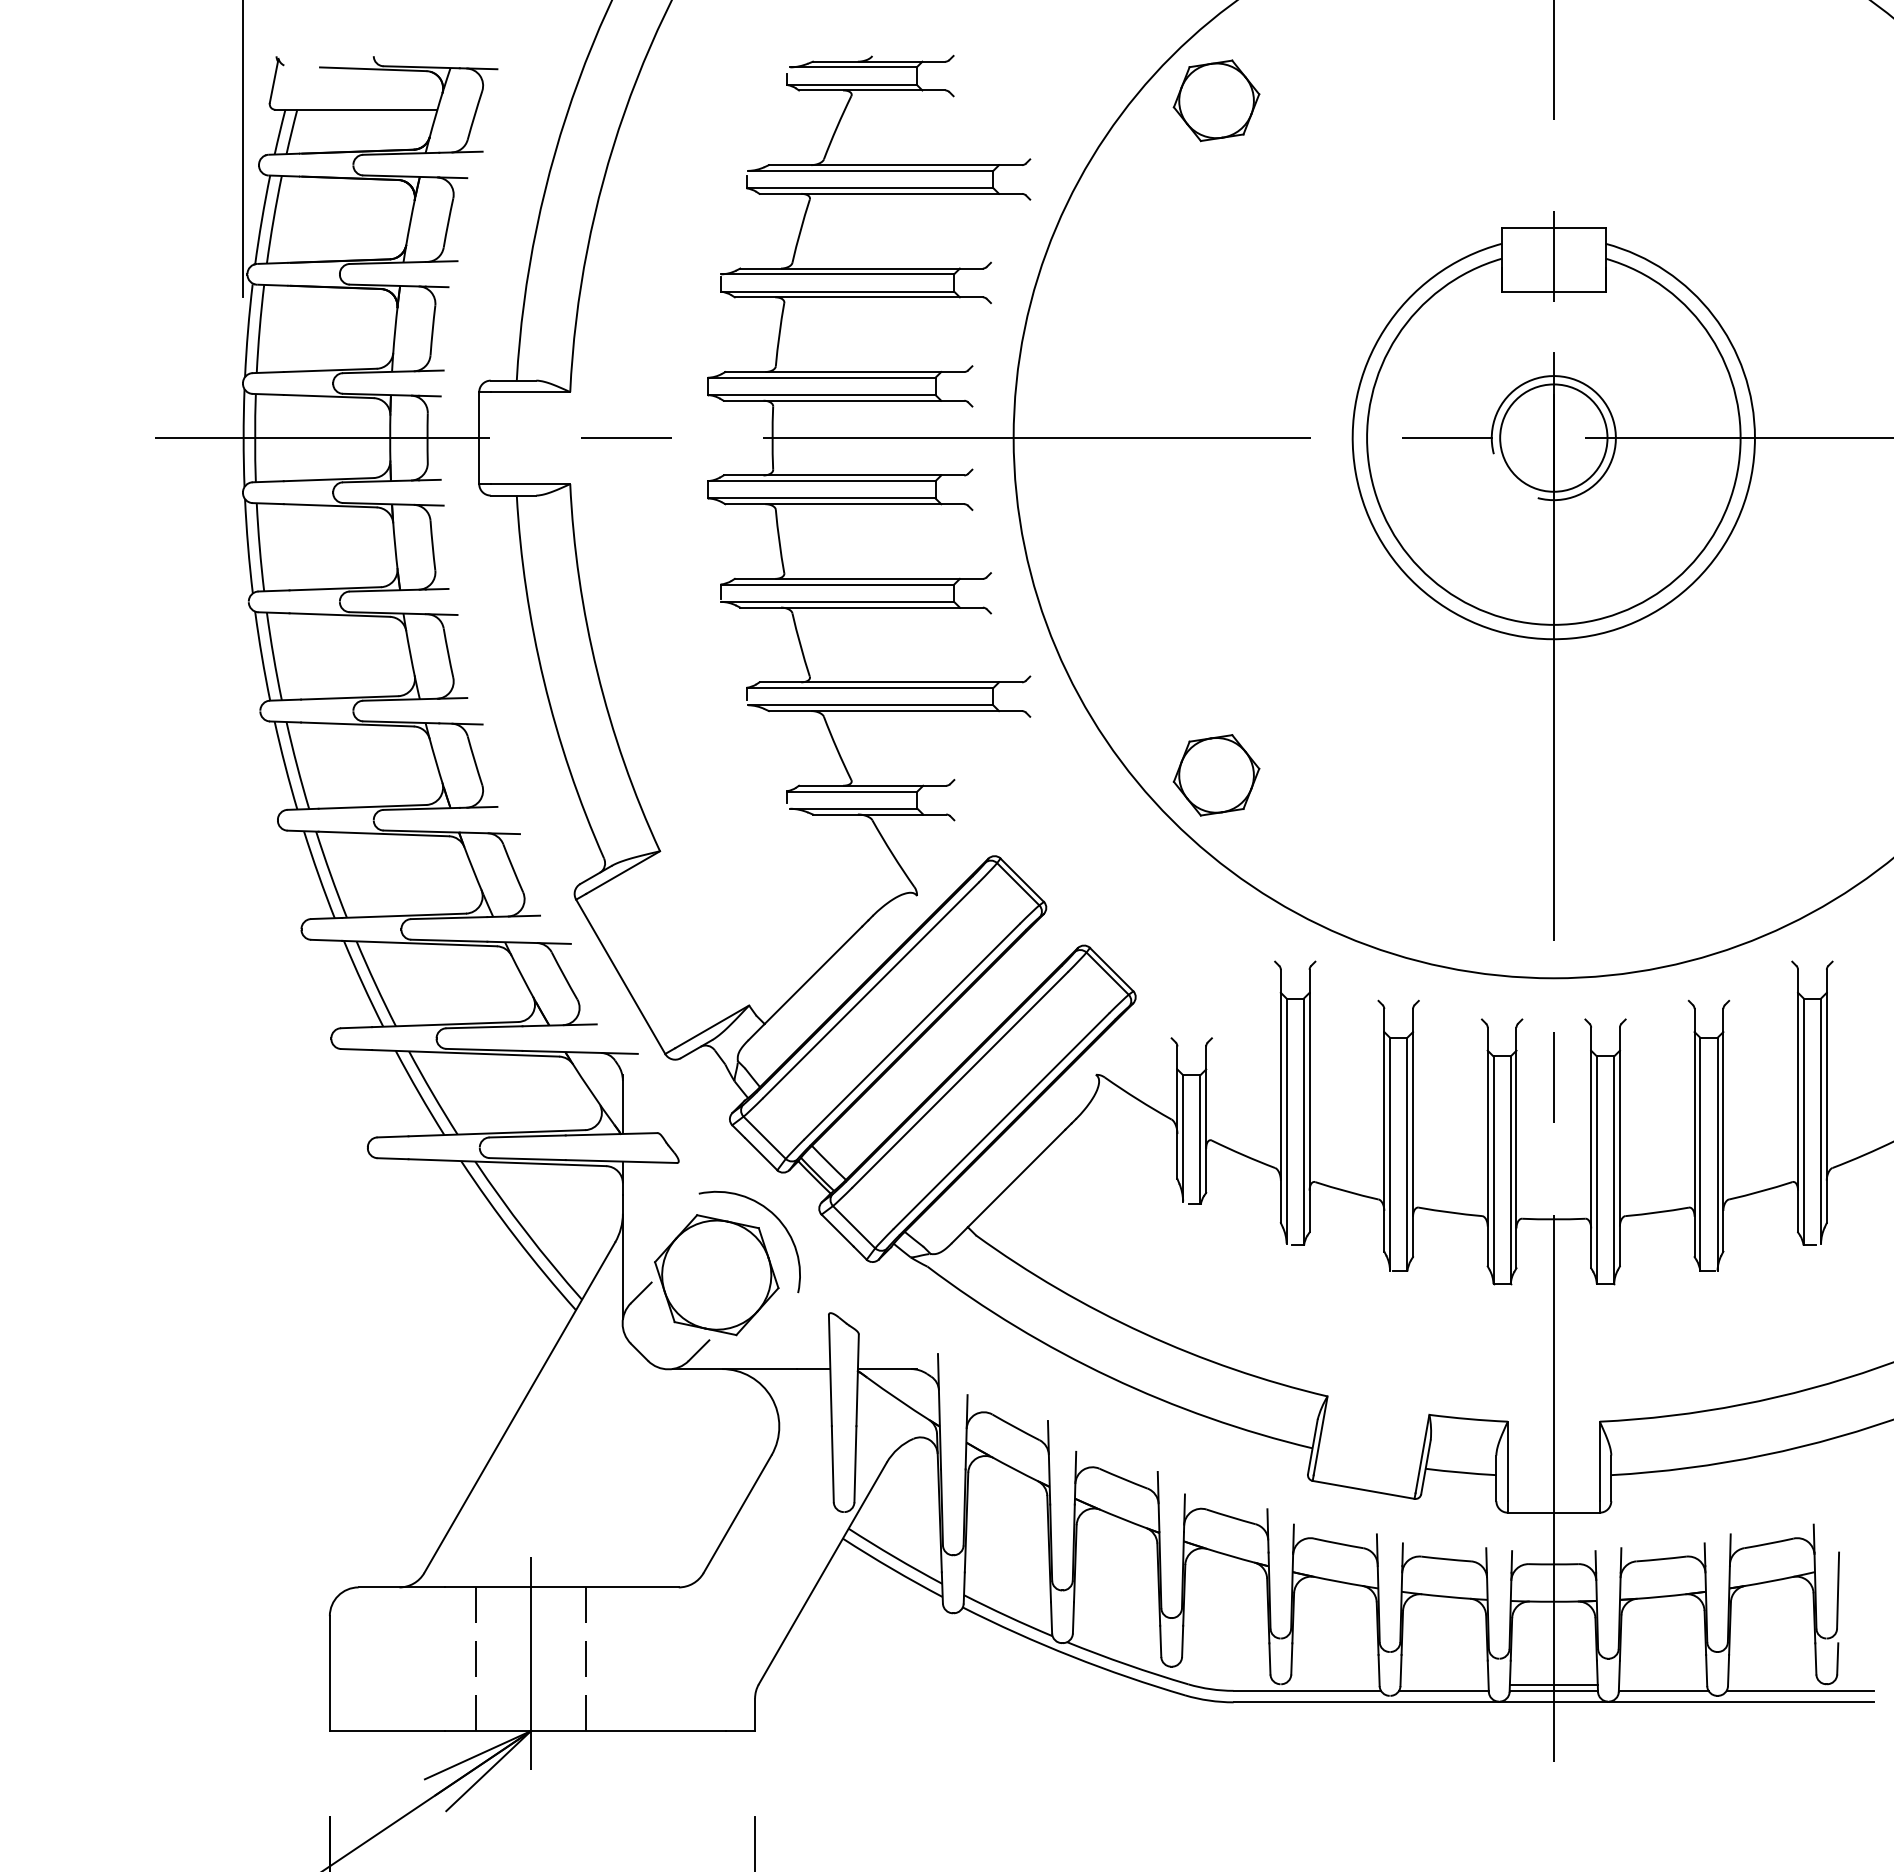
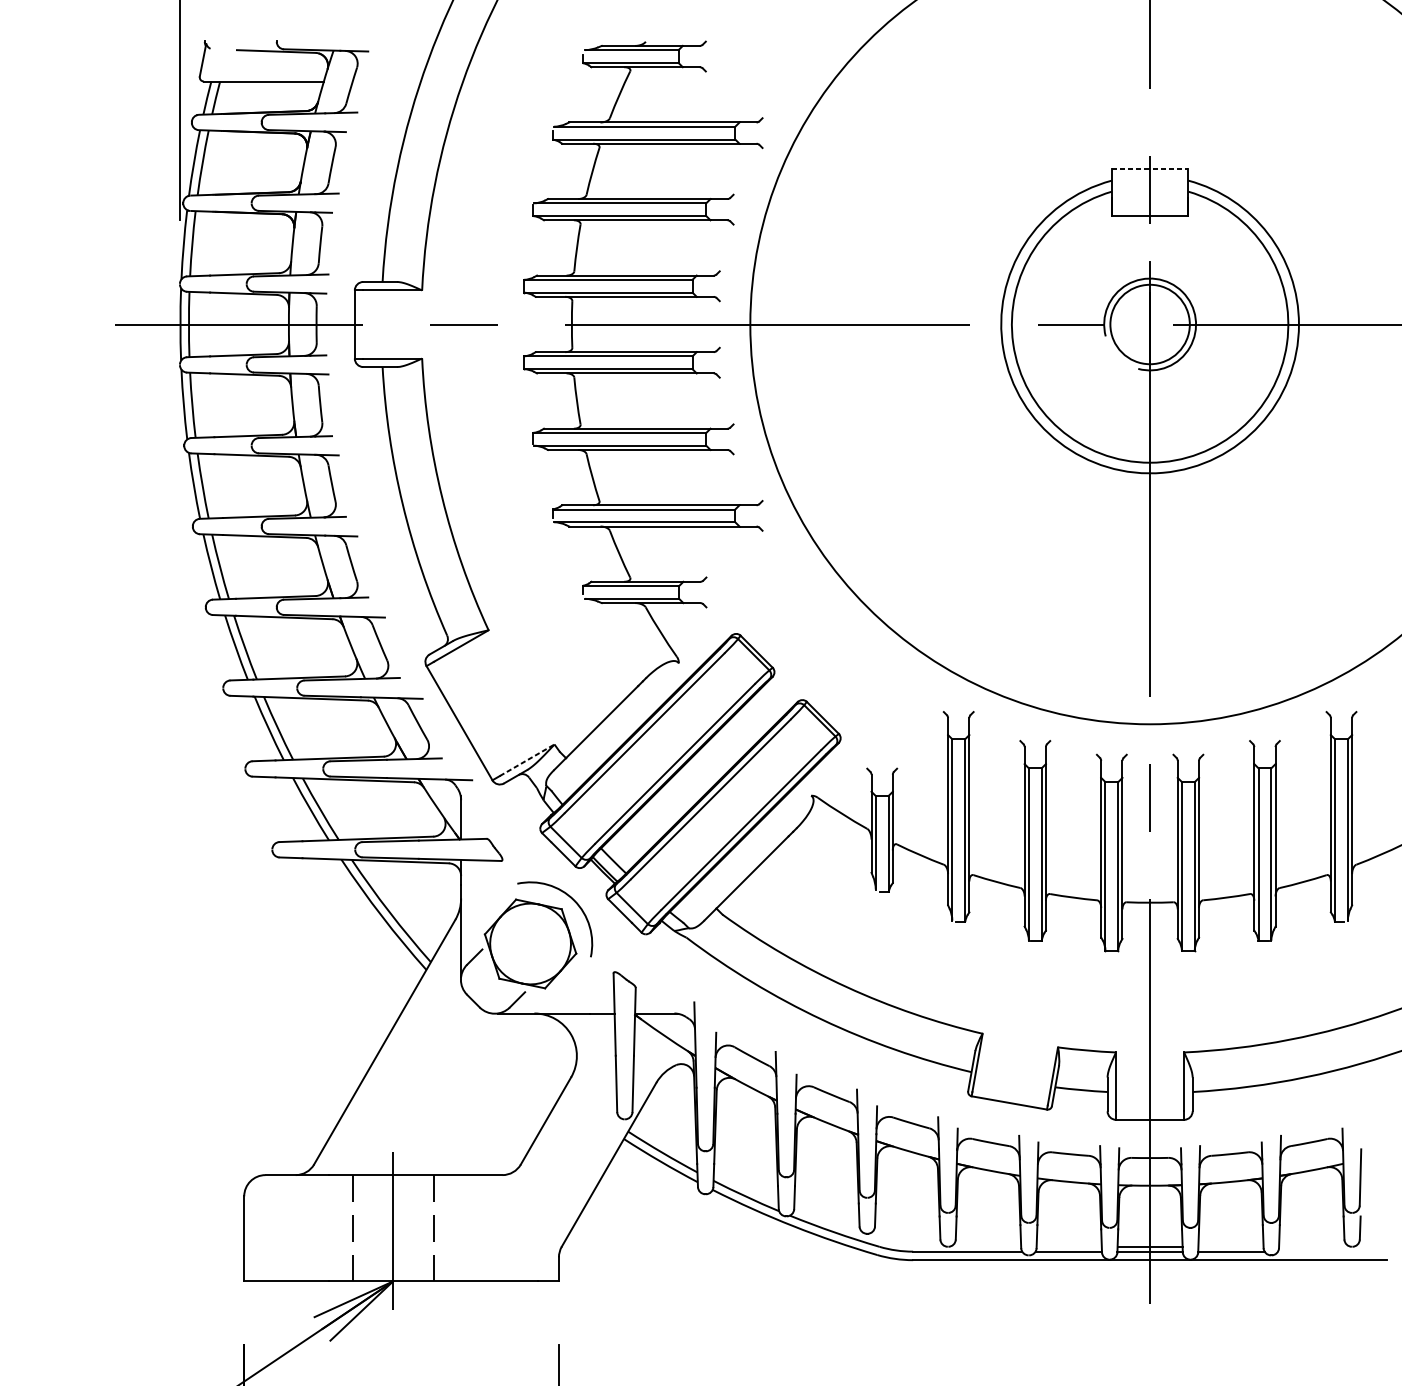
part: (1216, 100) -> (900, 74), removed
line: (1553, 228) -> (1149, 169), solid -> dashed
part: (1216, 775) -> (900, 574), removed
line: (712, 1026) -> (527, 759), solid -> dashed
line: (1799, 1690) -> (1331, 1251), removed

